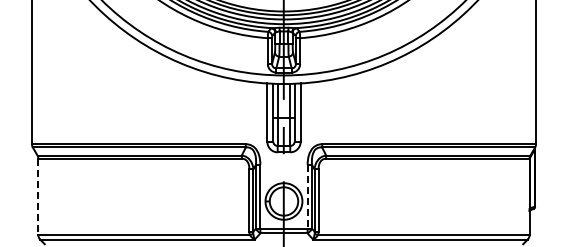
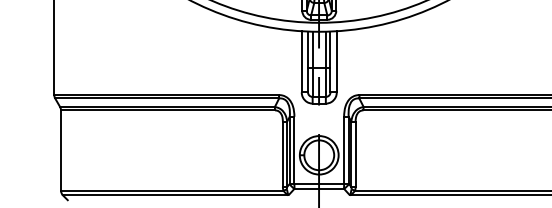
line: (307, 196) -> (343, 150), dashed -> solid
line: (38, 197) -> (61, 151), dashed -> solid

